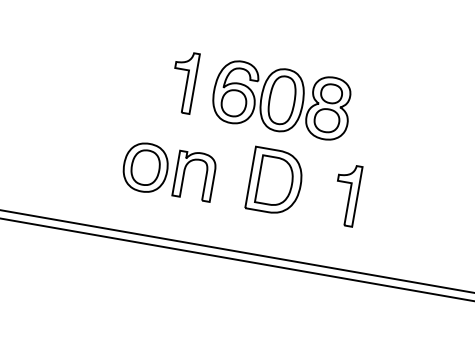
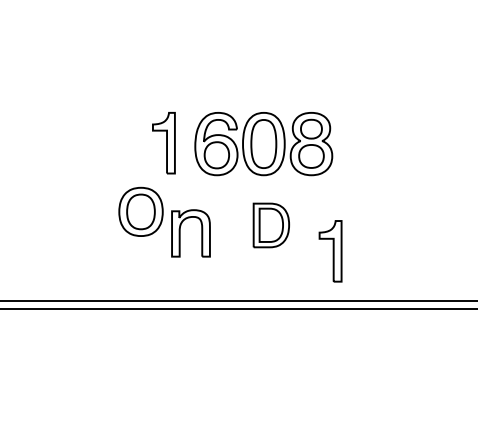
part: (145, 167) -> (140, 211), moved
part: (275, 181) -> (271, 225), size x0.7
part: (346, 195) -> (330, 251), moved

